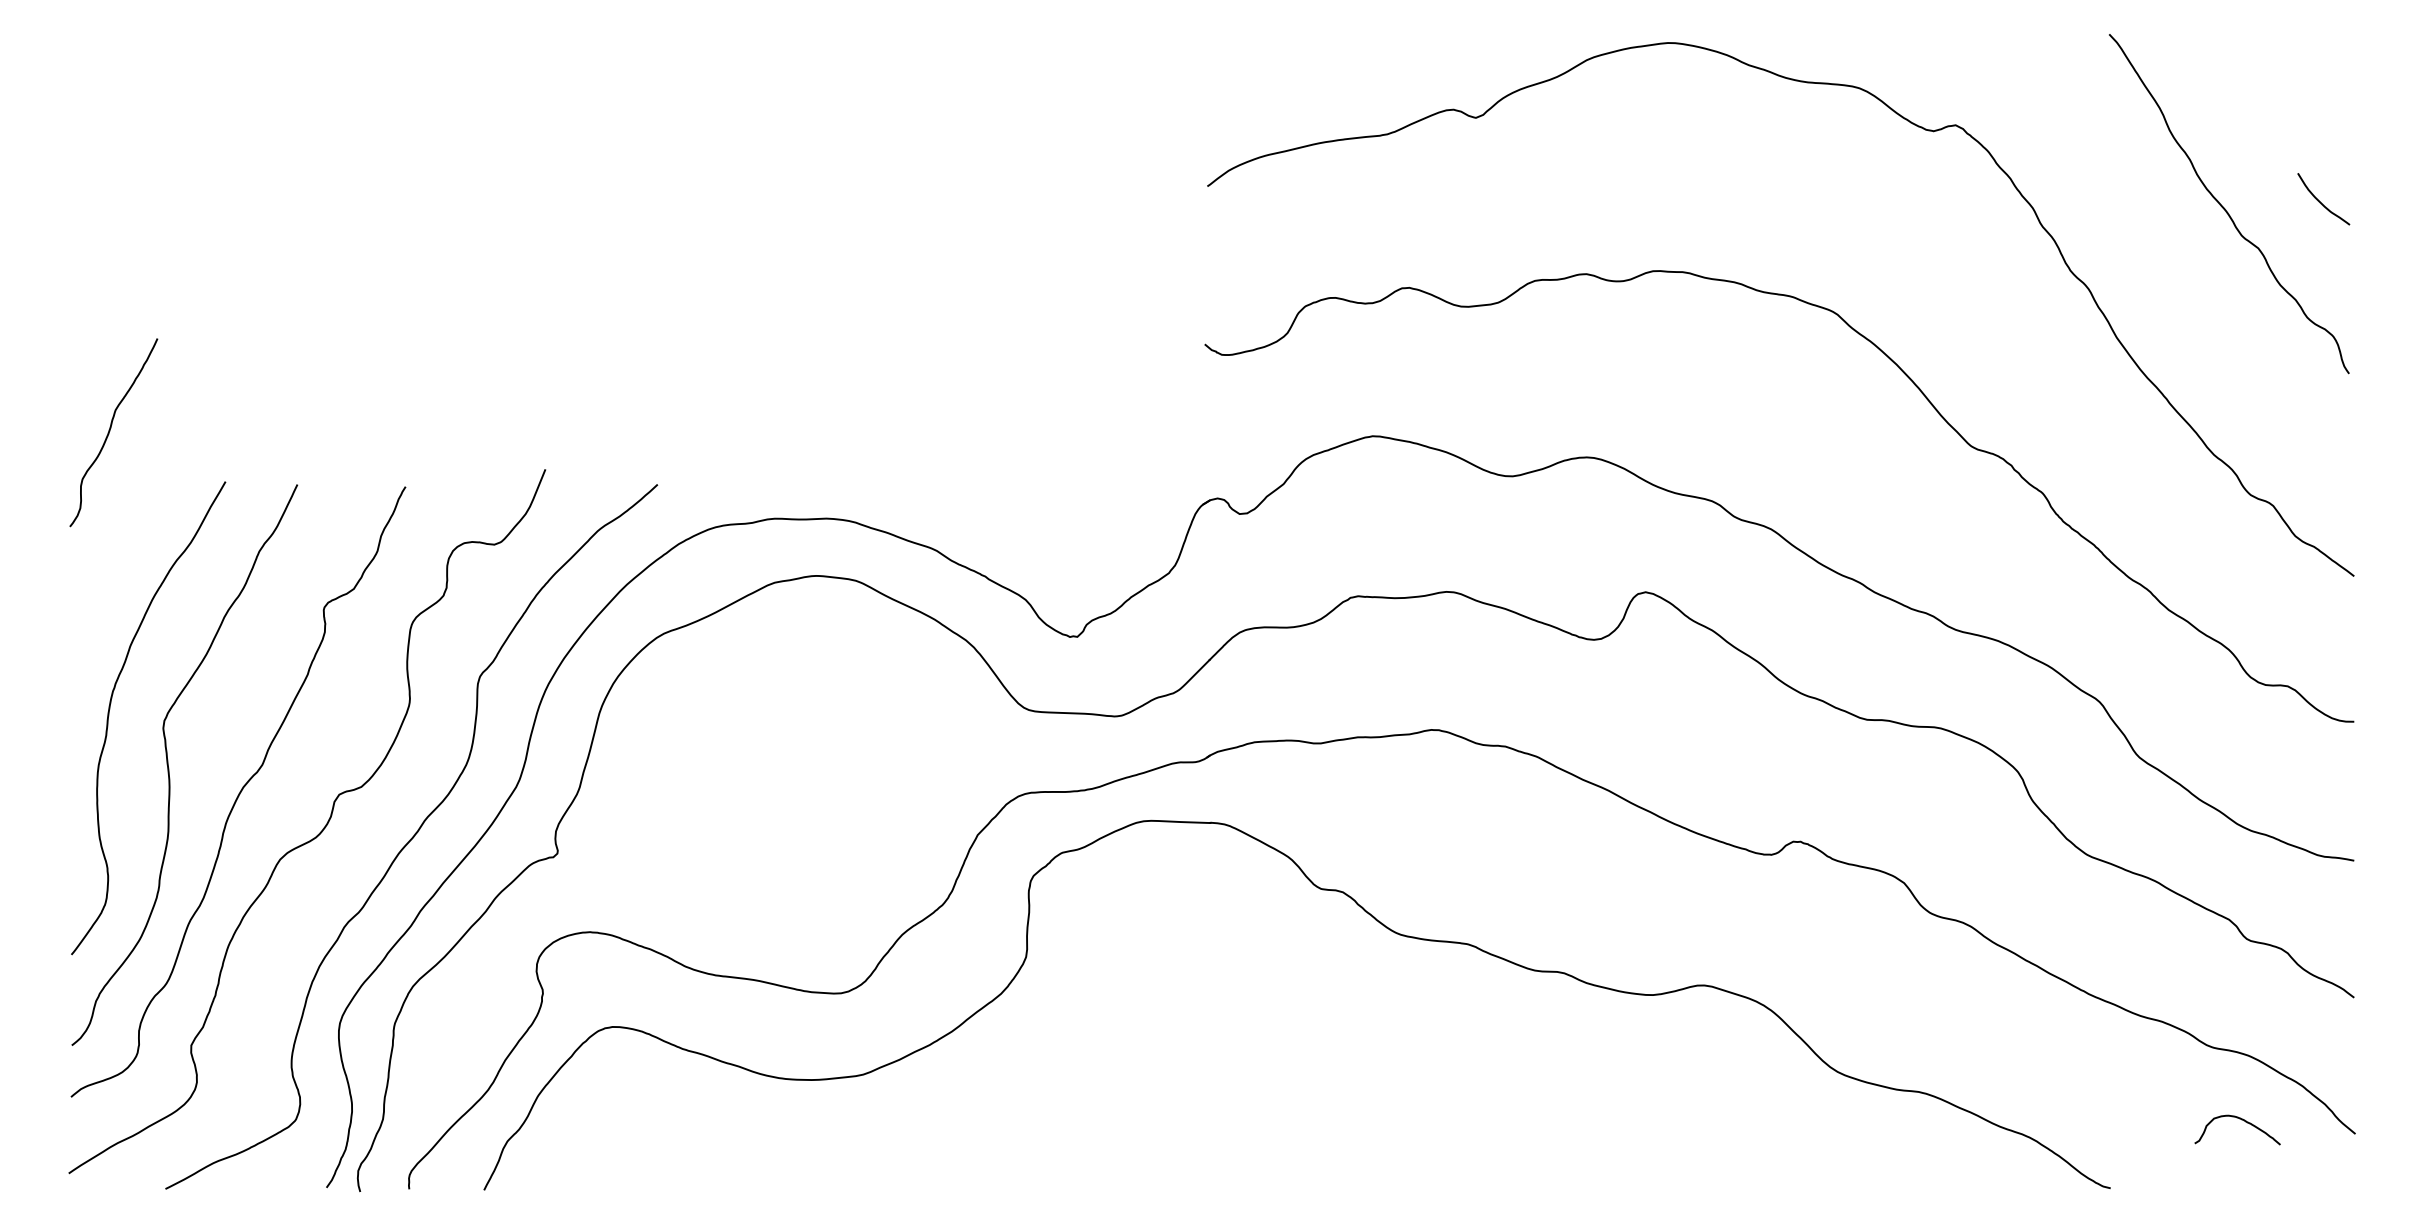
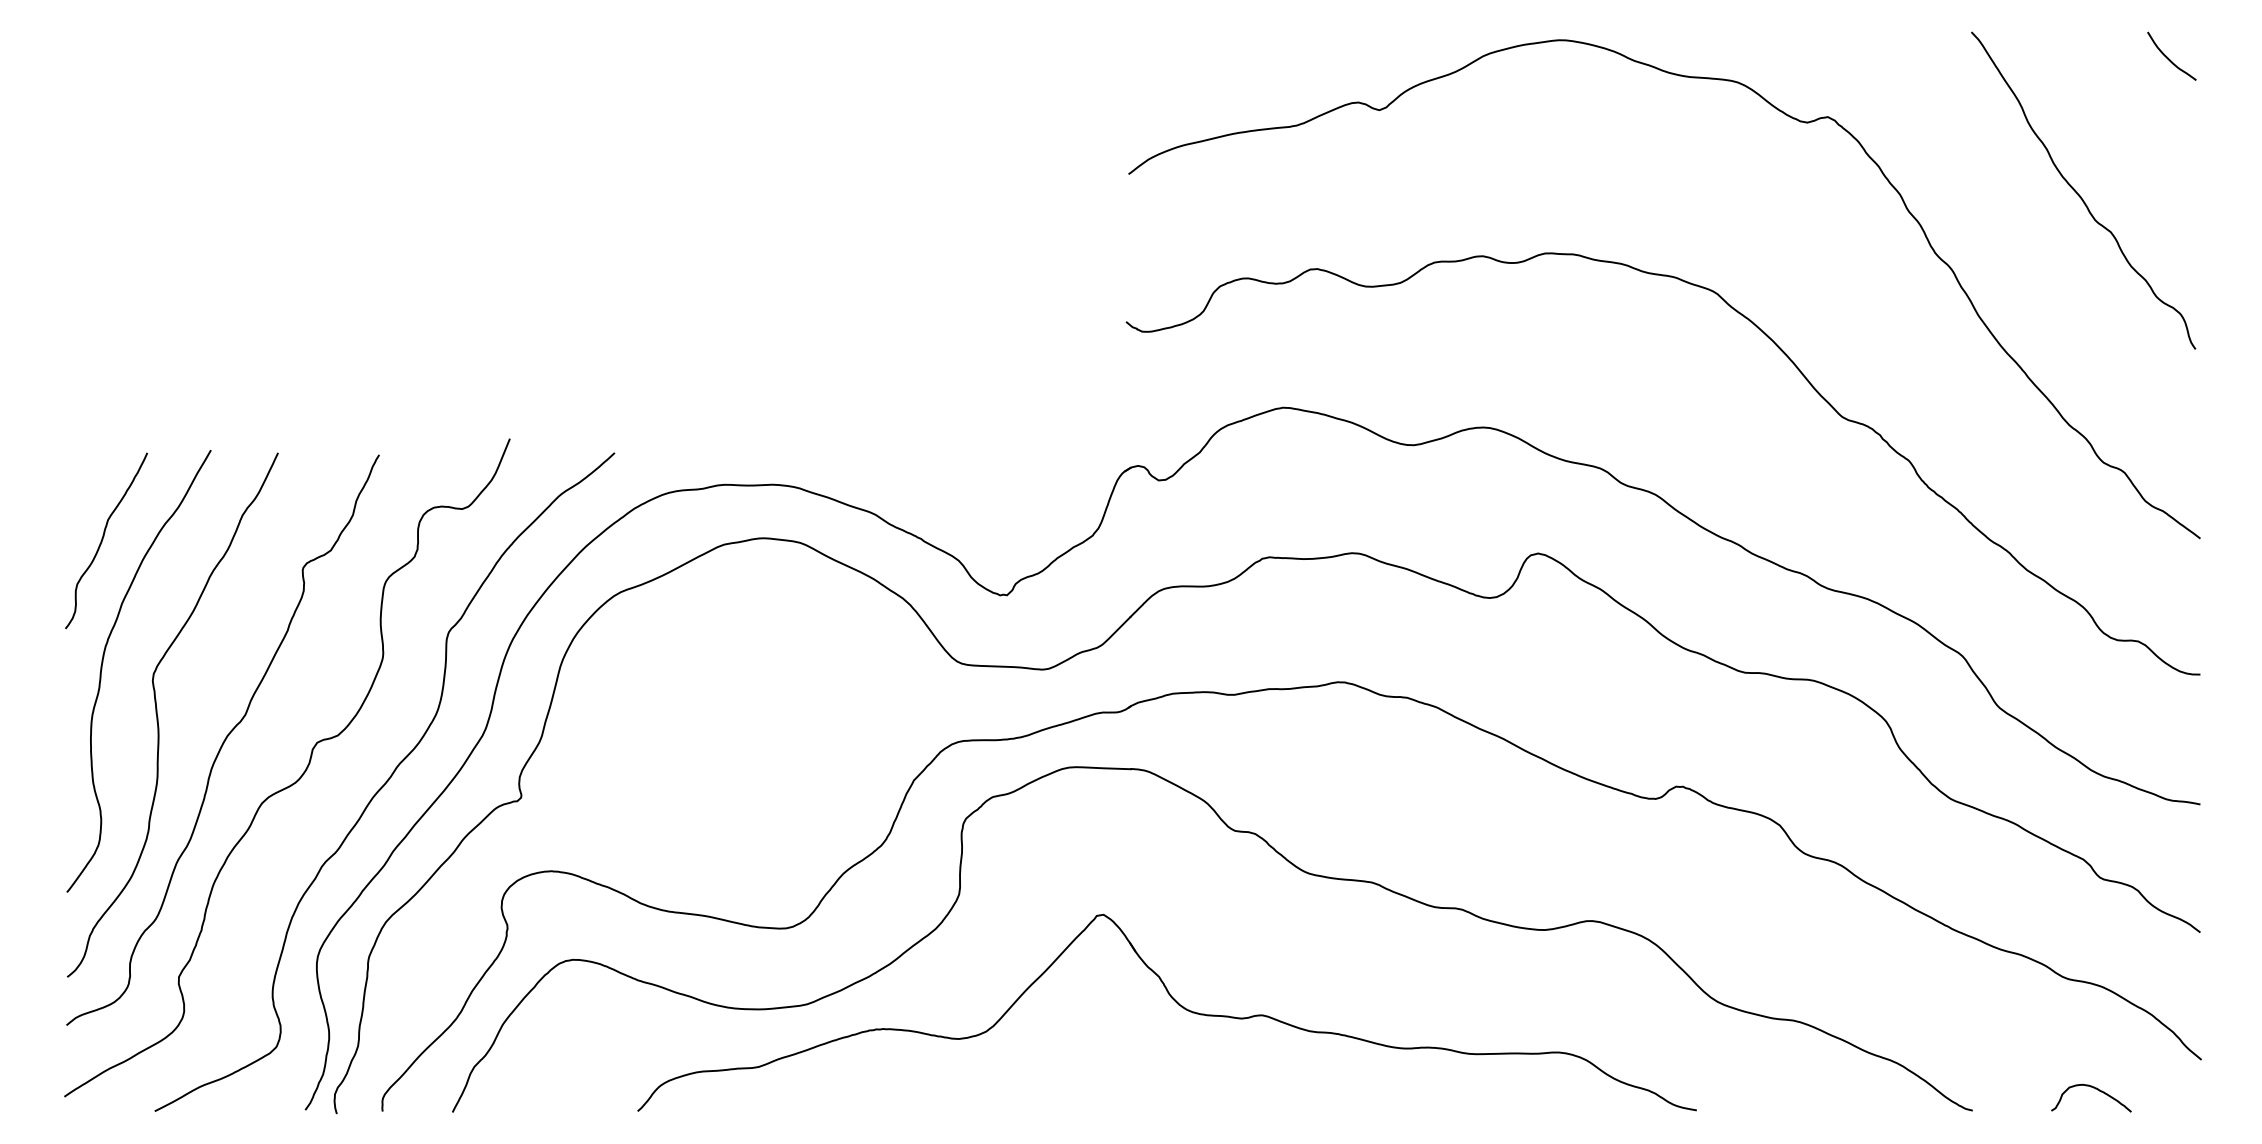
curve: (2320, 201) -> (2168, 58), moved
curve: (110, 431) -> (103, 539), moved
part: (1258, 1073) -> (1176, 1003), added
curve: (2241, 1120) -> (2095, 1089), moved

